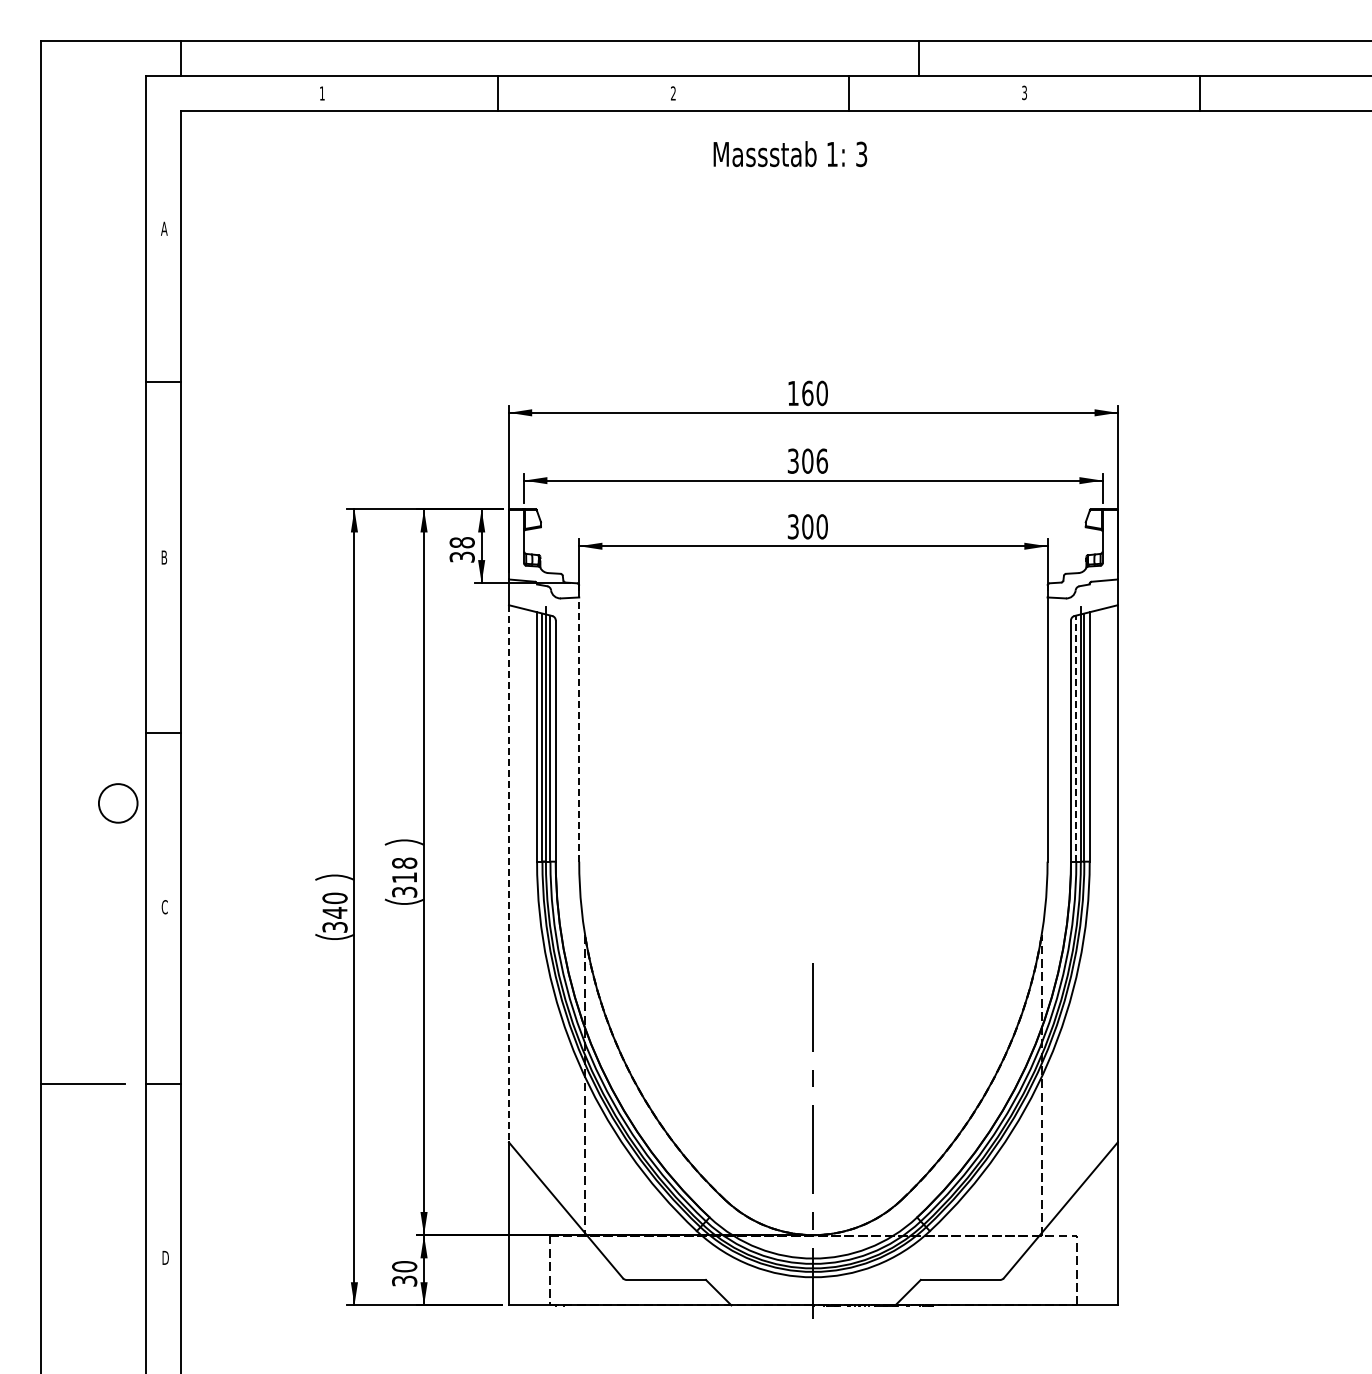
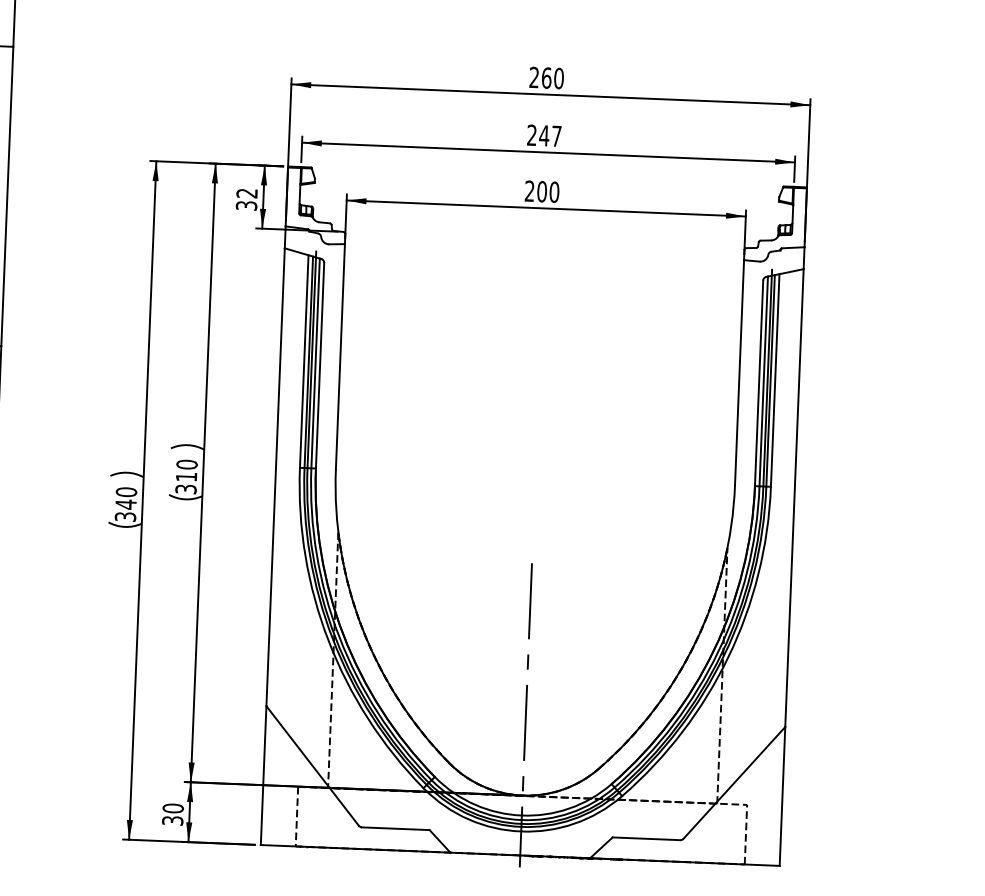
text: (792, 392) -> (533, 76), 160 -> 260
text: (807, 460) -> (544, 135), 306 -> 247
text: (792, 526) -> (529, 190), 300 -> 200
text: (461, 542) -> (246, 193), 38 -> 32
line: (579, 729) -> (340, 356), dashed -> solid
line: (1076, 738) -> (763, 381), dashed -> solid
text: (404, 862) -> (186, 464), 318 -> 310
line: (508, 873) -> (275, 476), dashed -> solid

